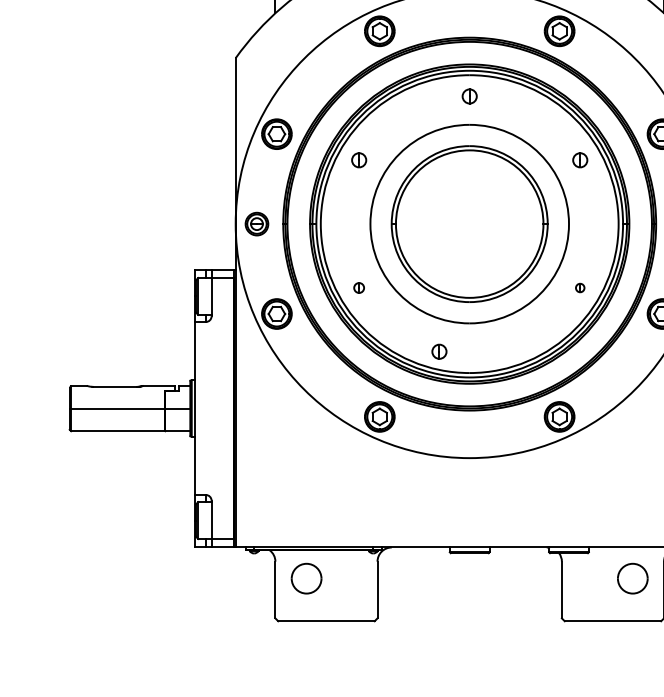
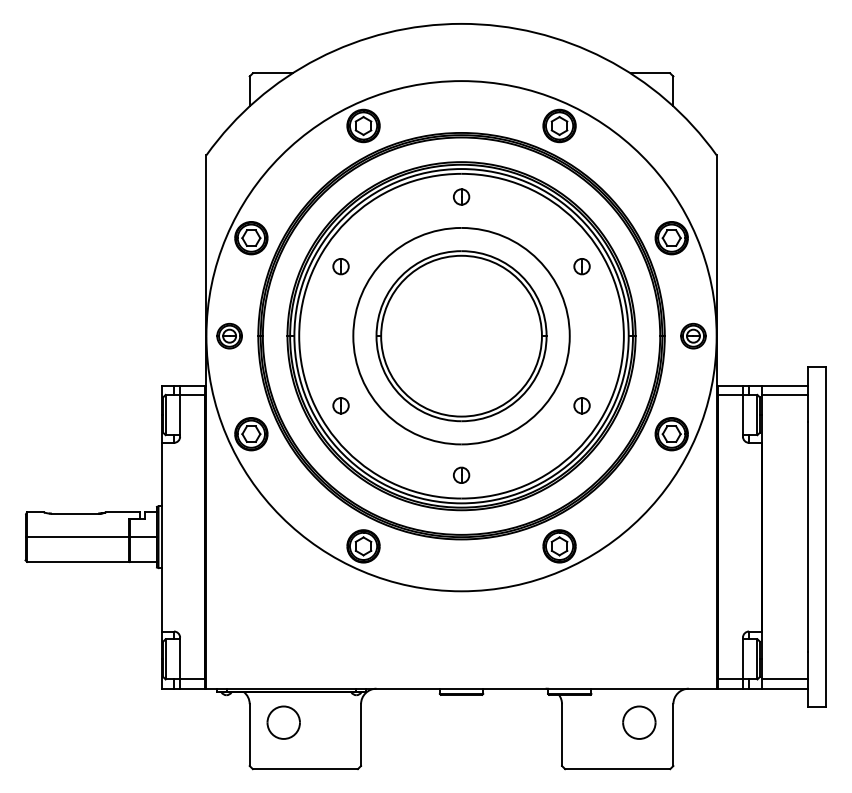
part: (358, 287) -> (340, 405), size x1.43
part: (579, 287) -> (581, 405), size x1.67
part: (439, 350) -> (461, 474), moved

